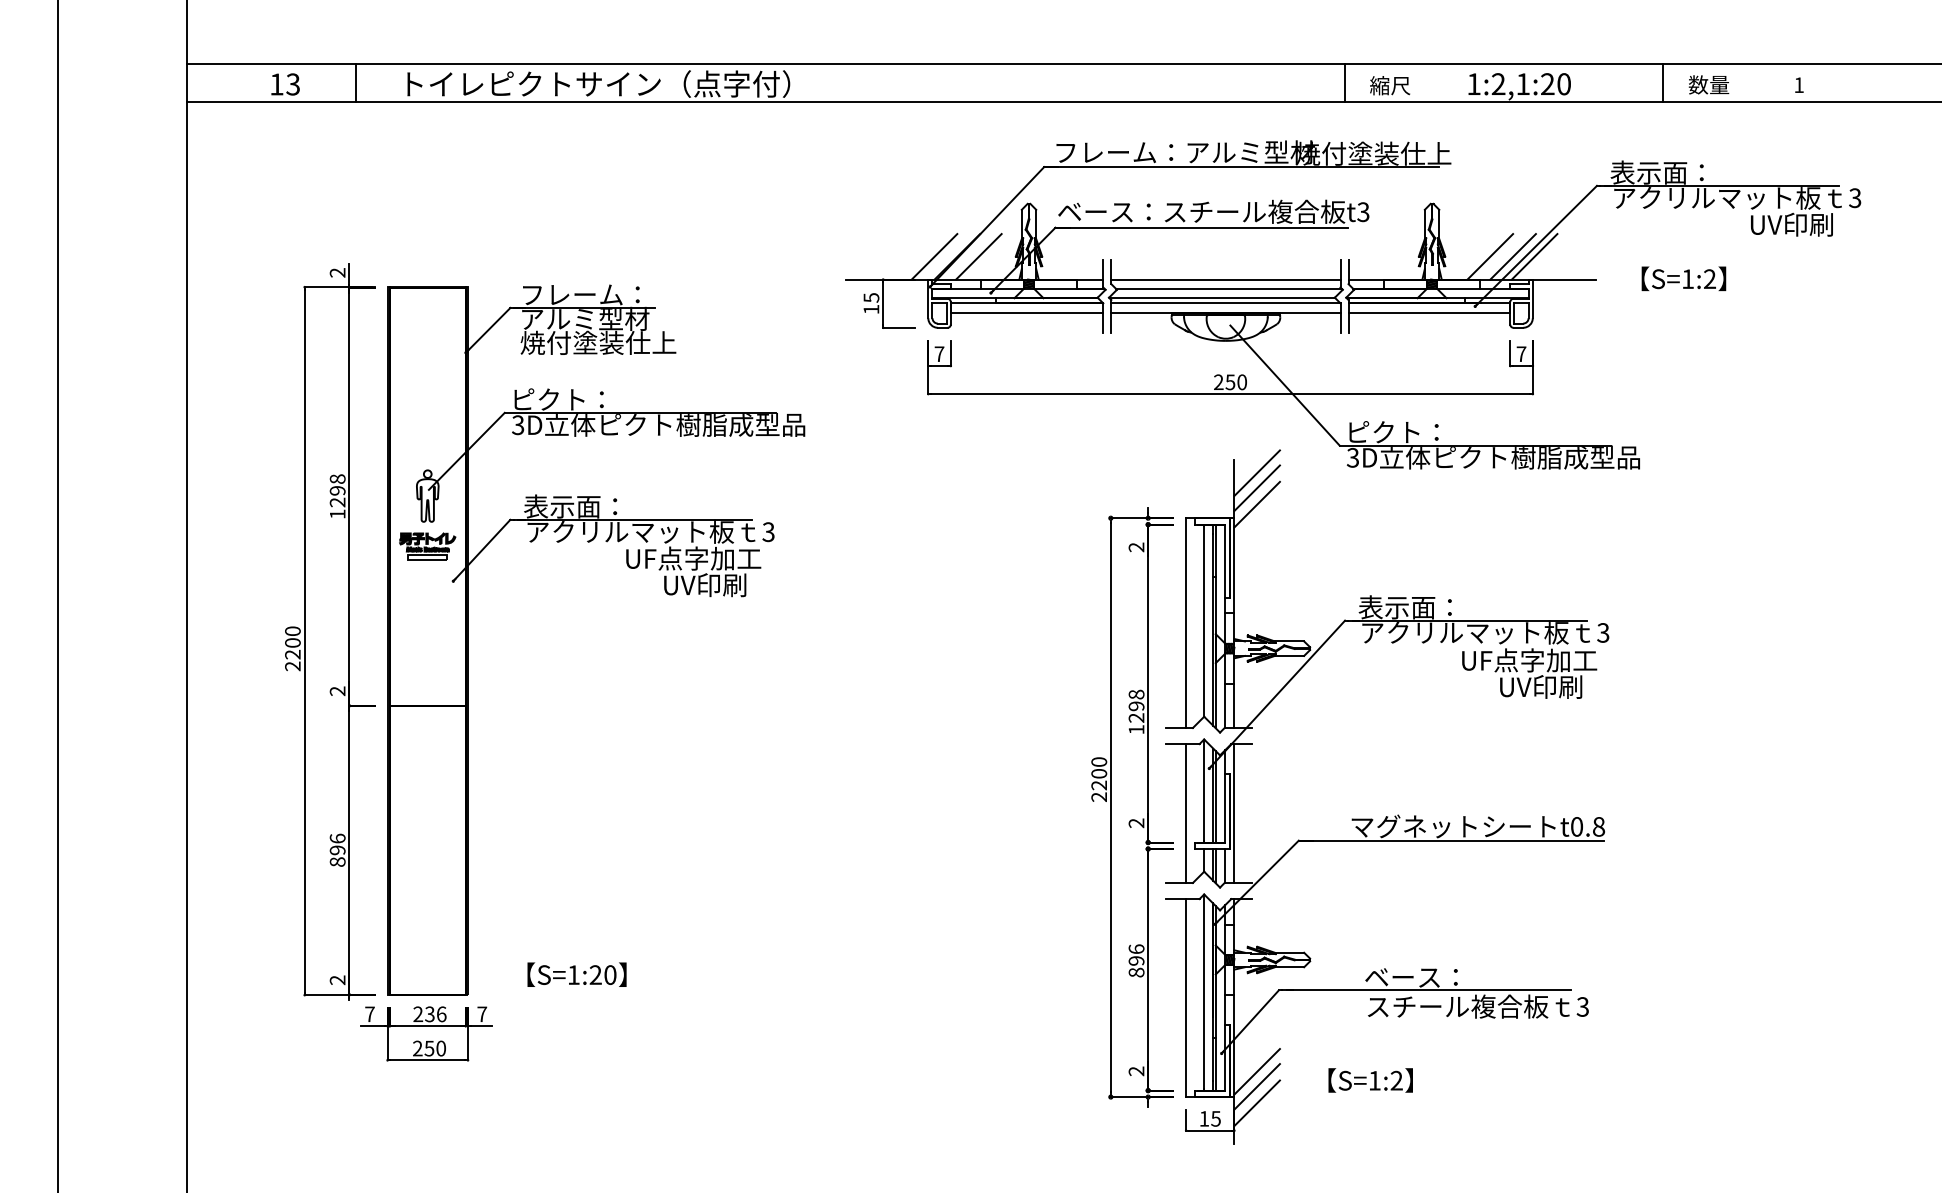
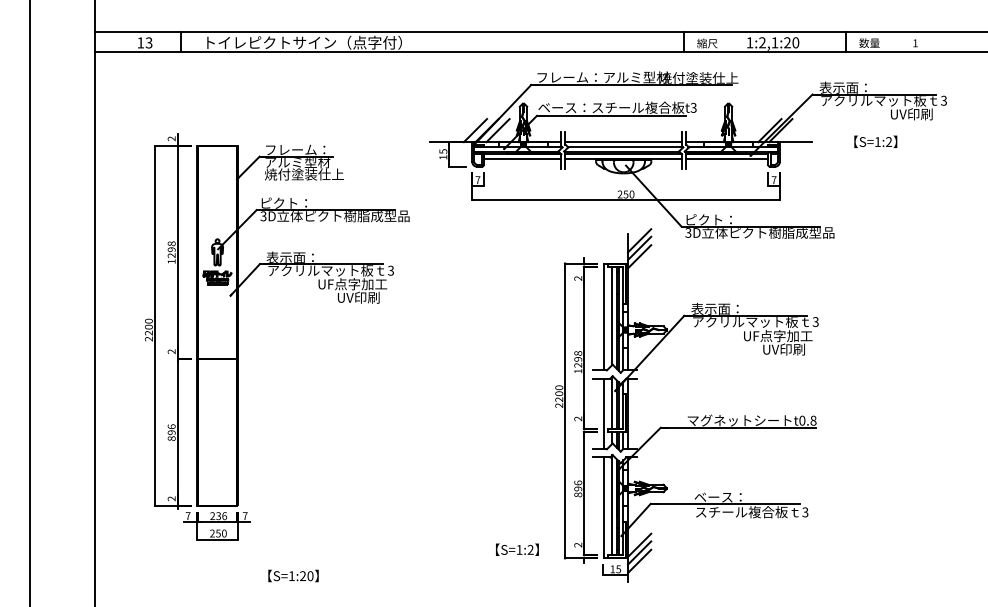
line: (1488, 256) -> (757, 130), removed
text: (1683, 278) -> (875, 141), moved
text: (576, 973) -> (293, 575), moved
text: (1370, 1079) -> (517, 549), moved

